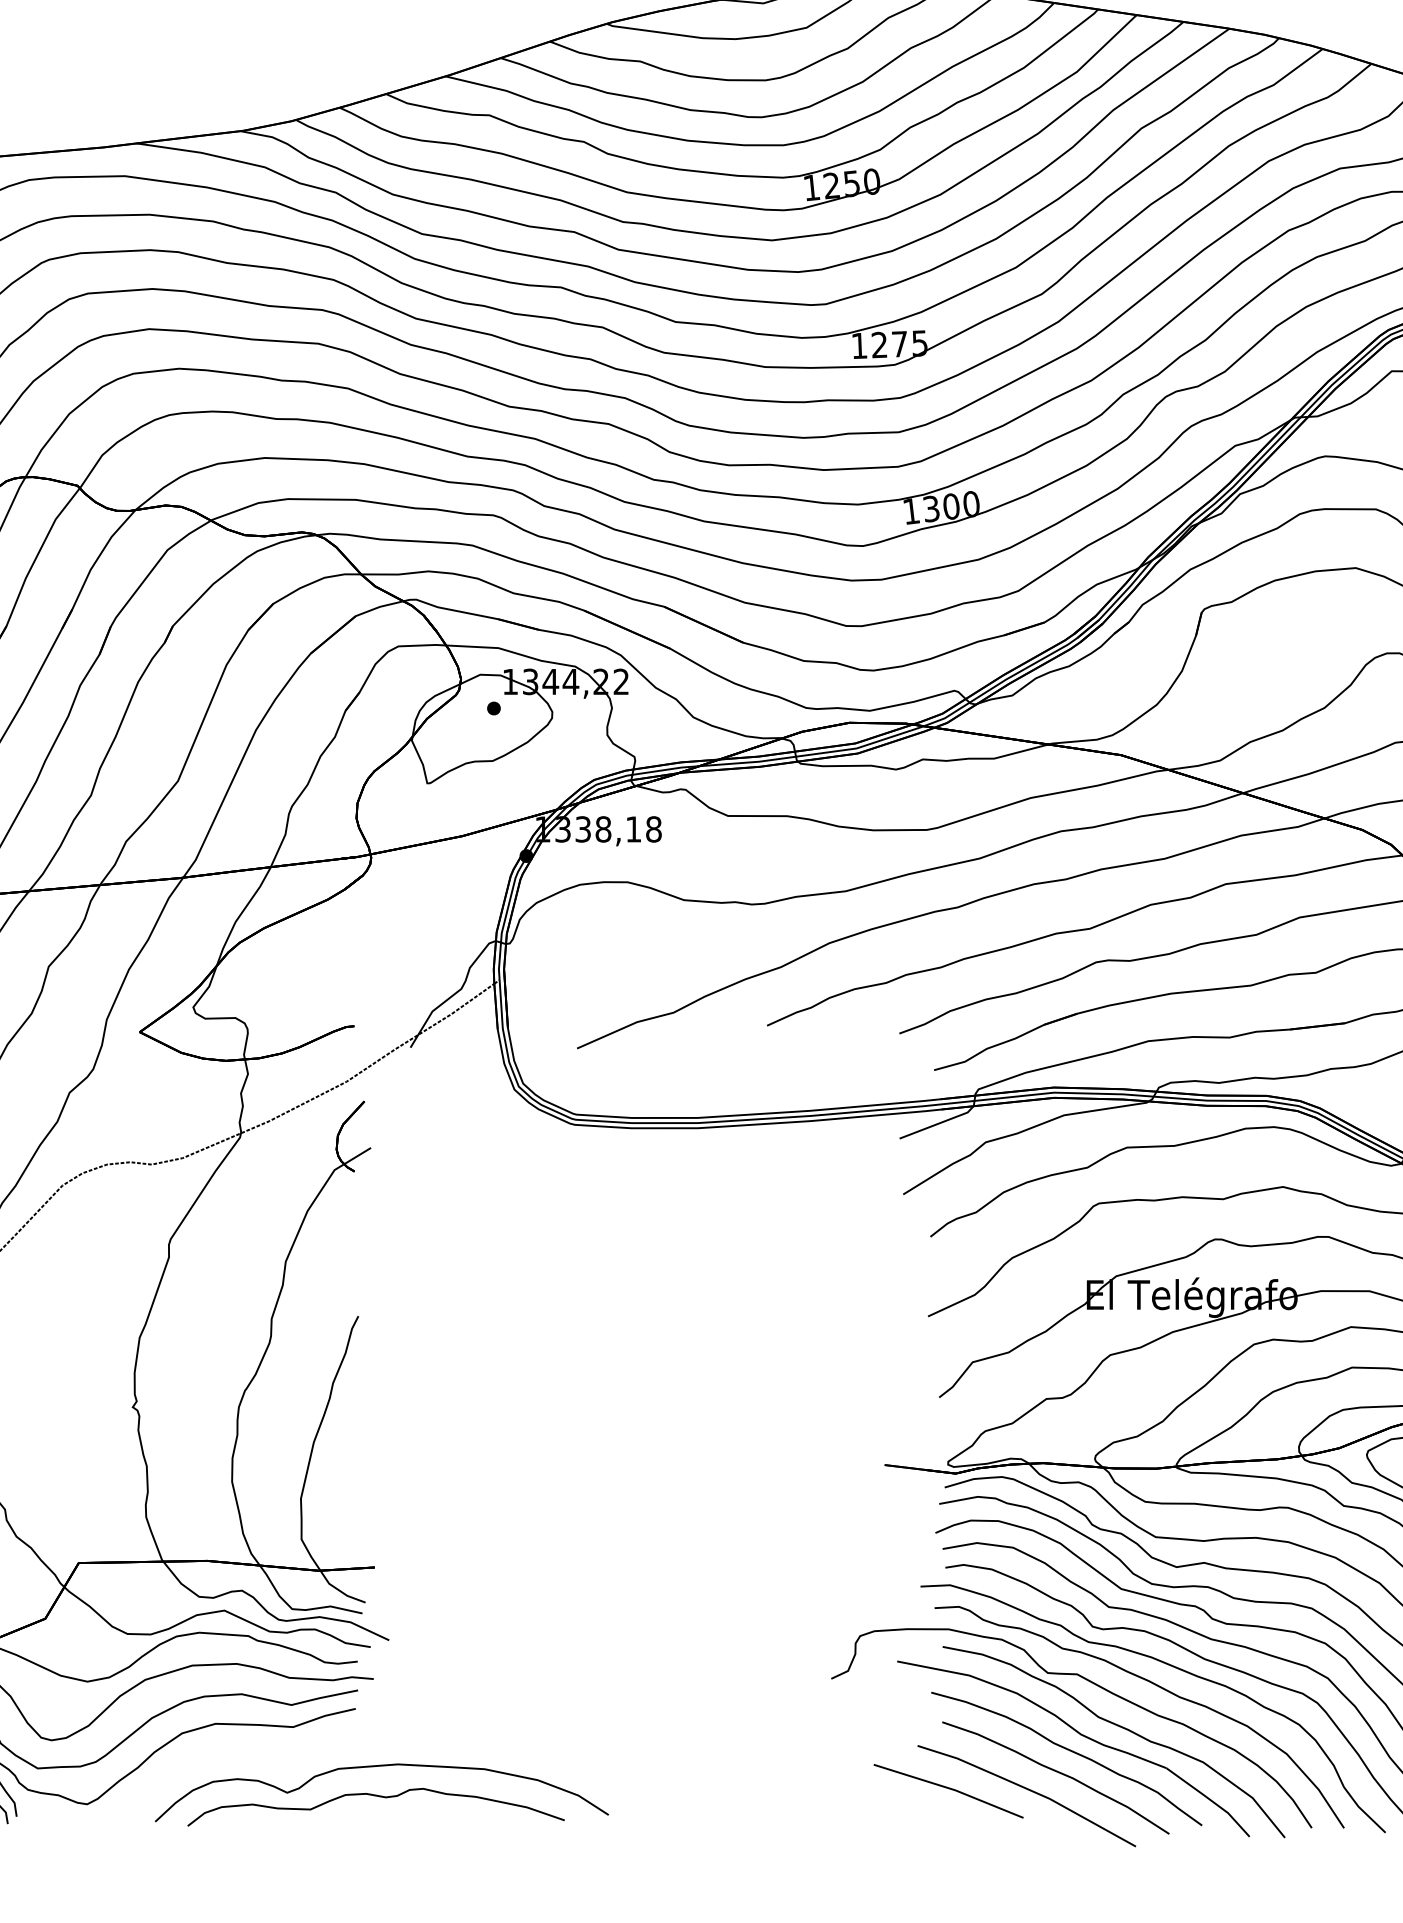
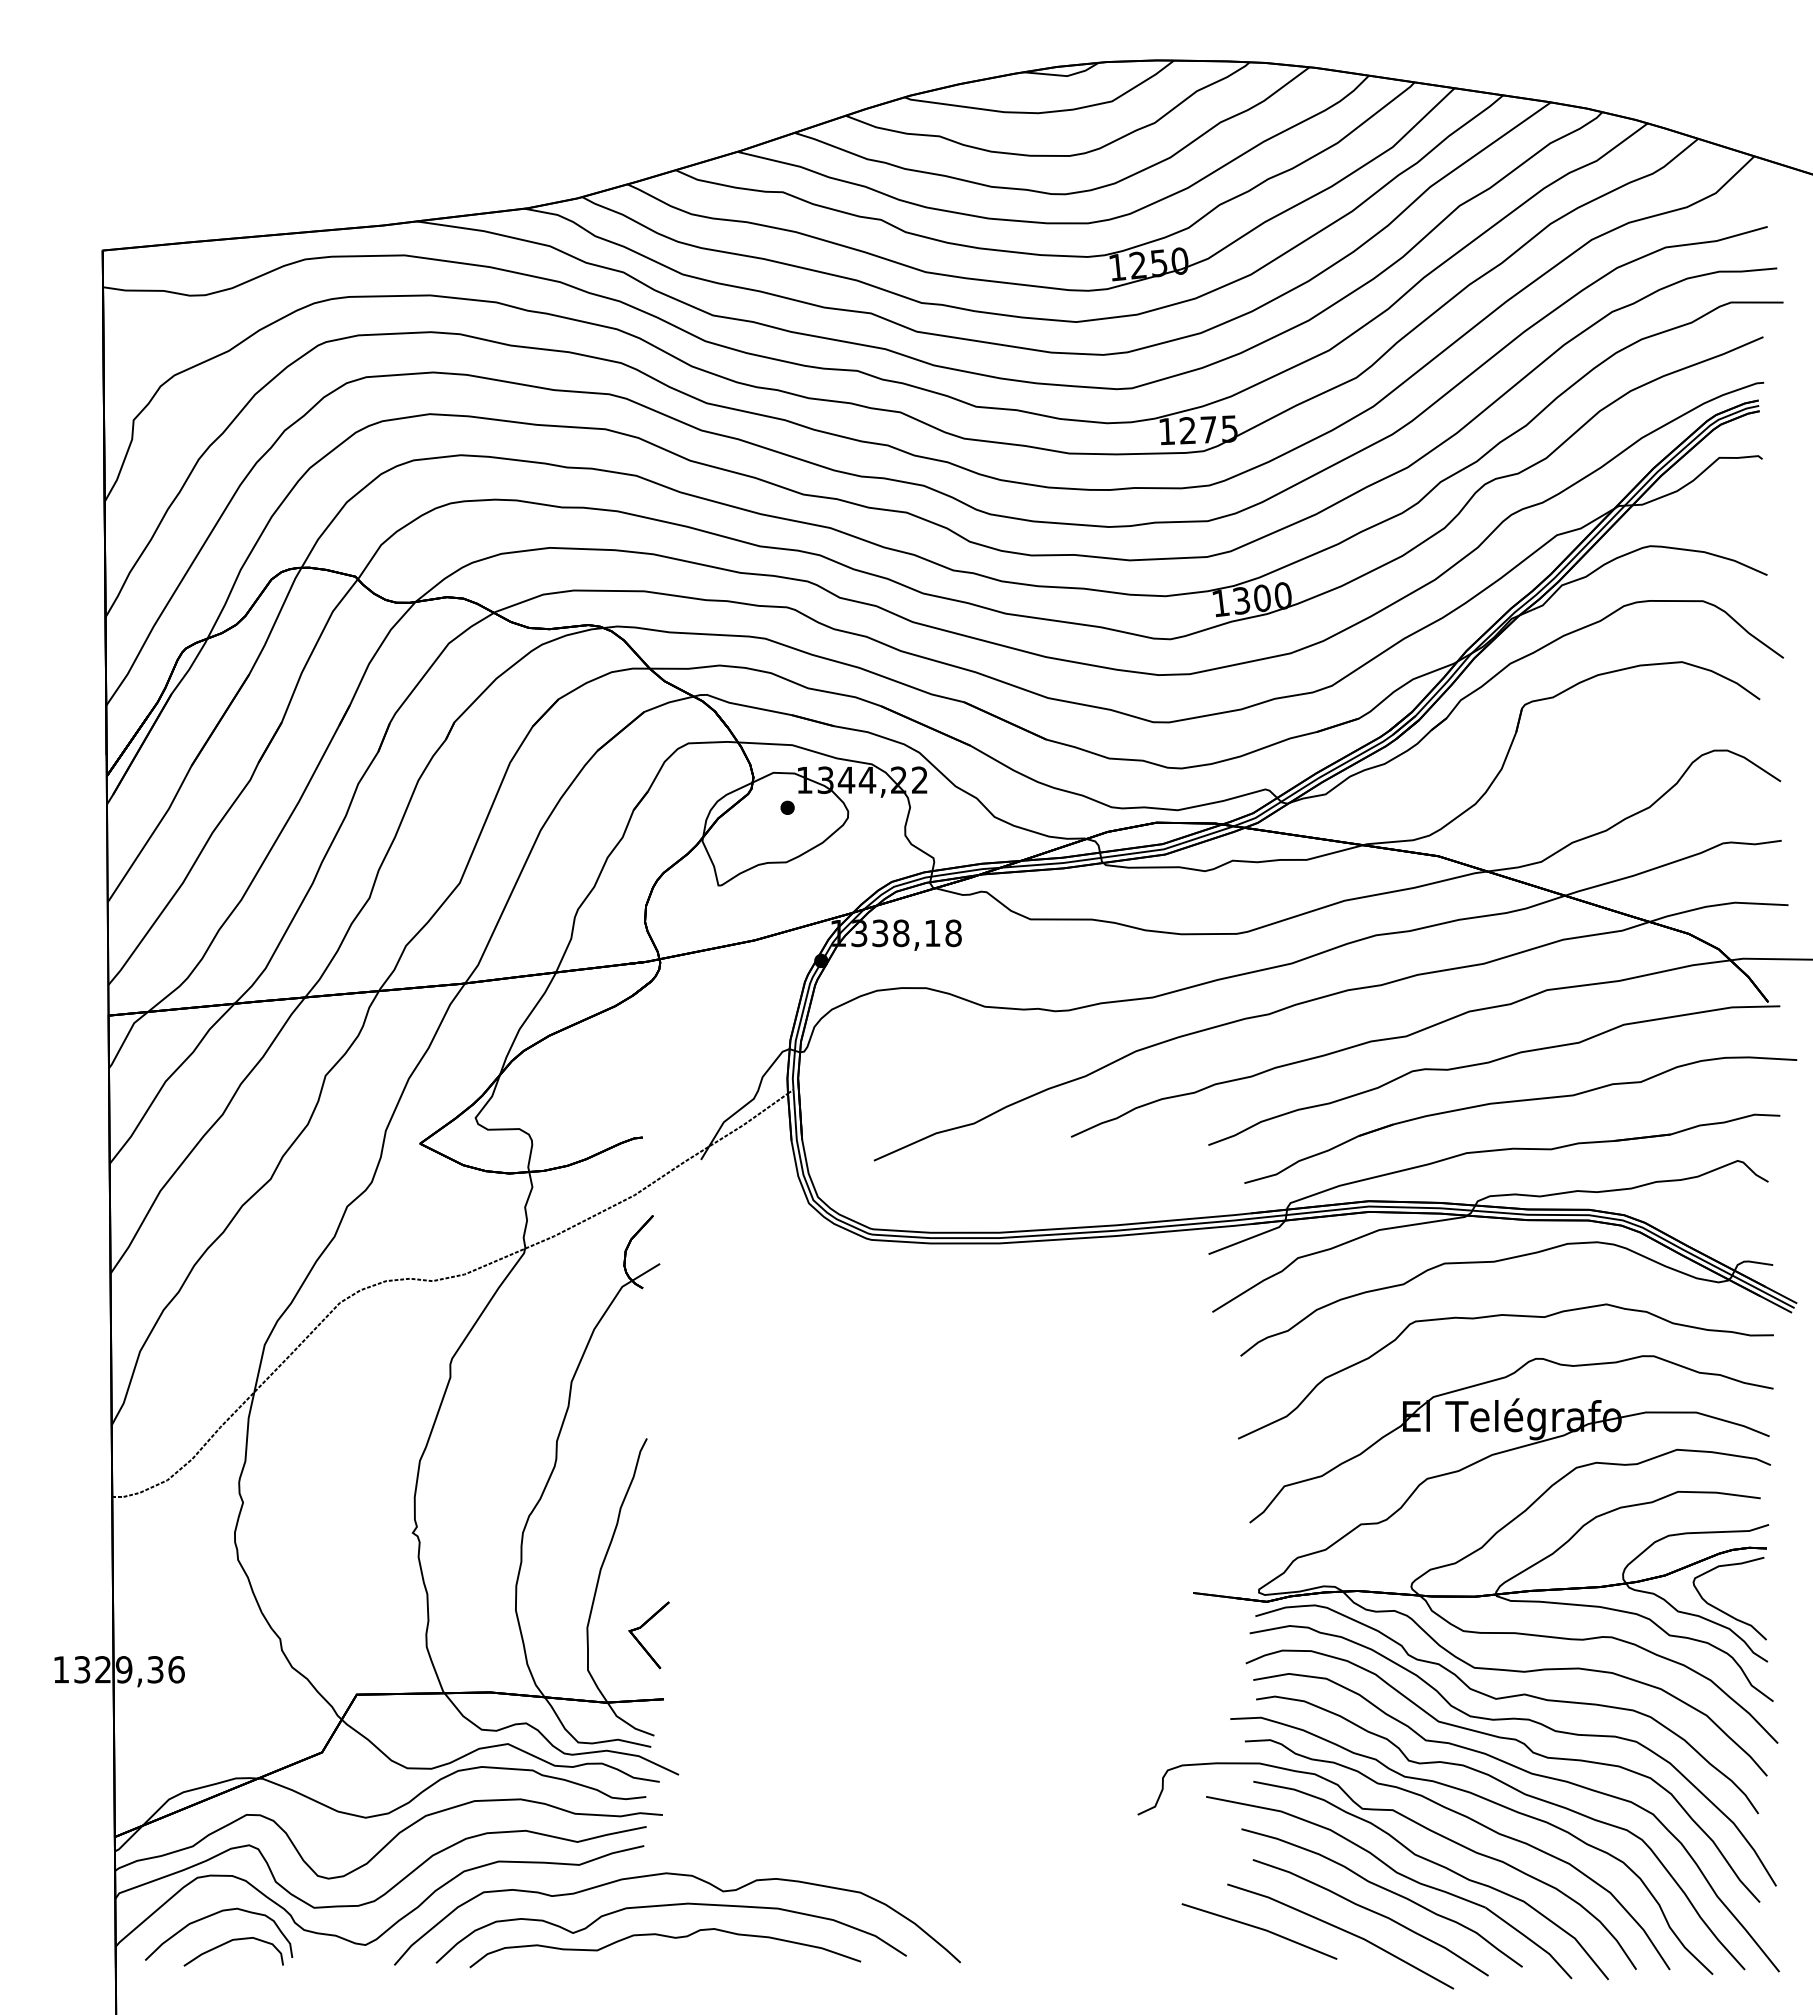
part: (353, 1499) -> (641, 1628), added
curve: (395, 1738) -> (685, 1876), added

